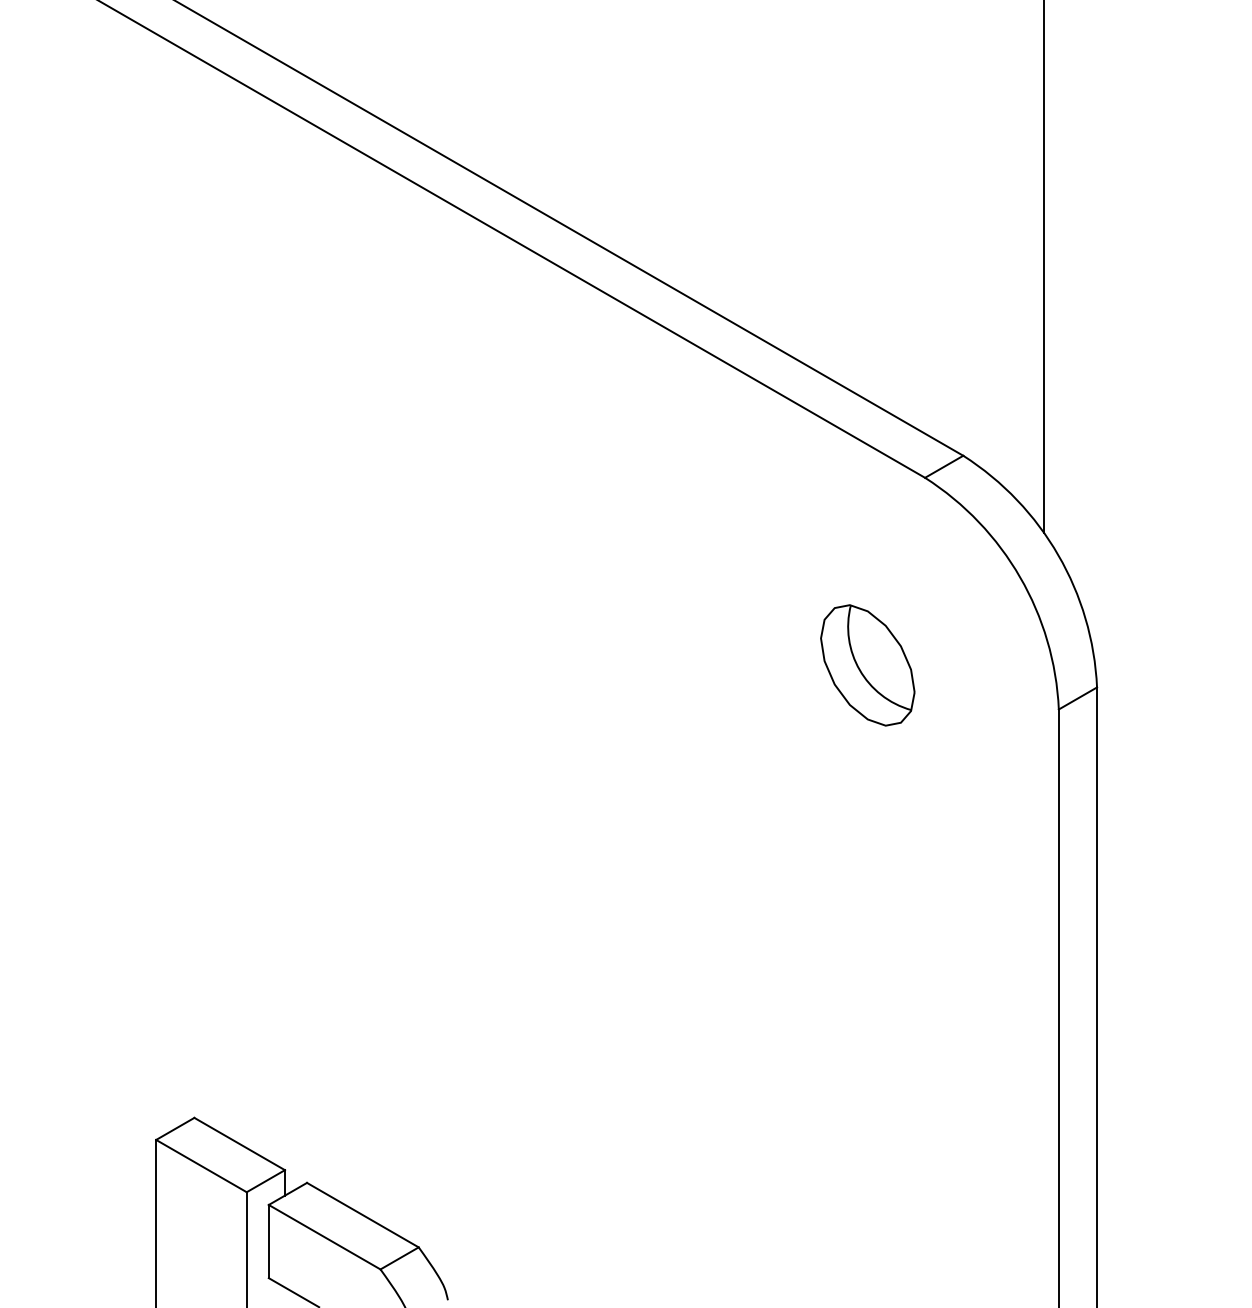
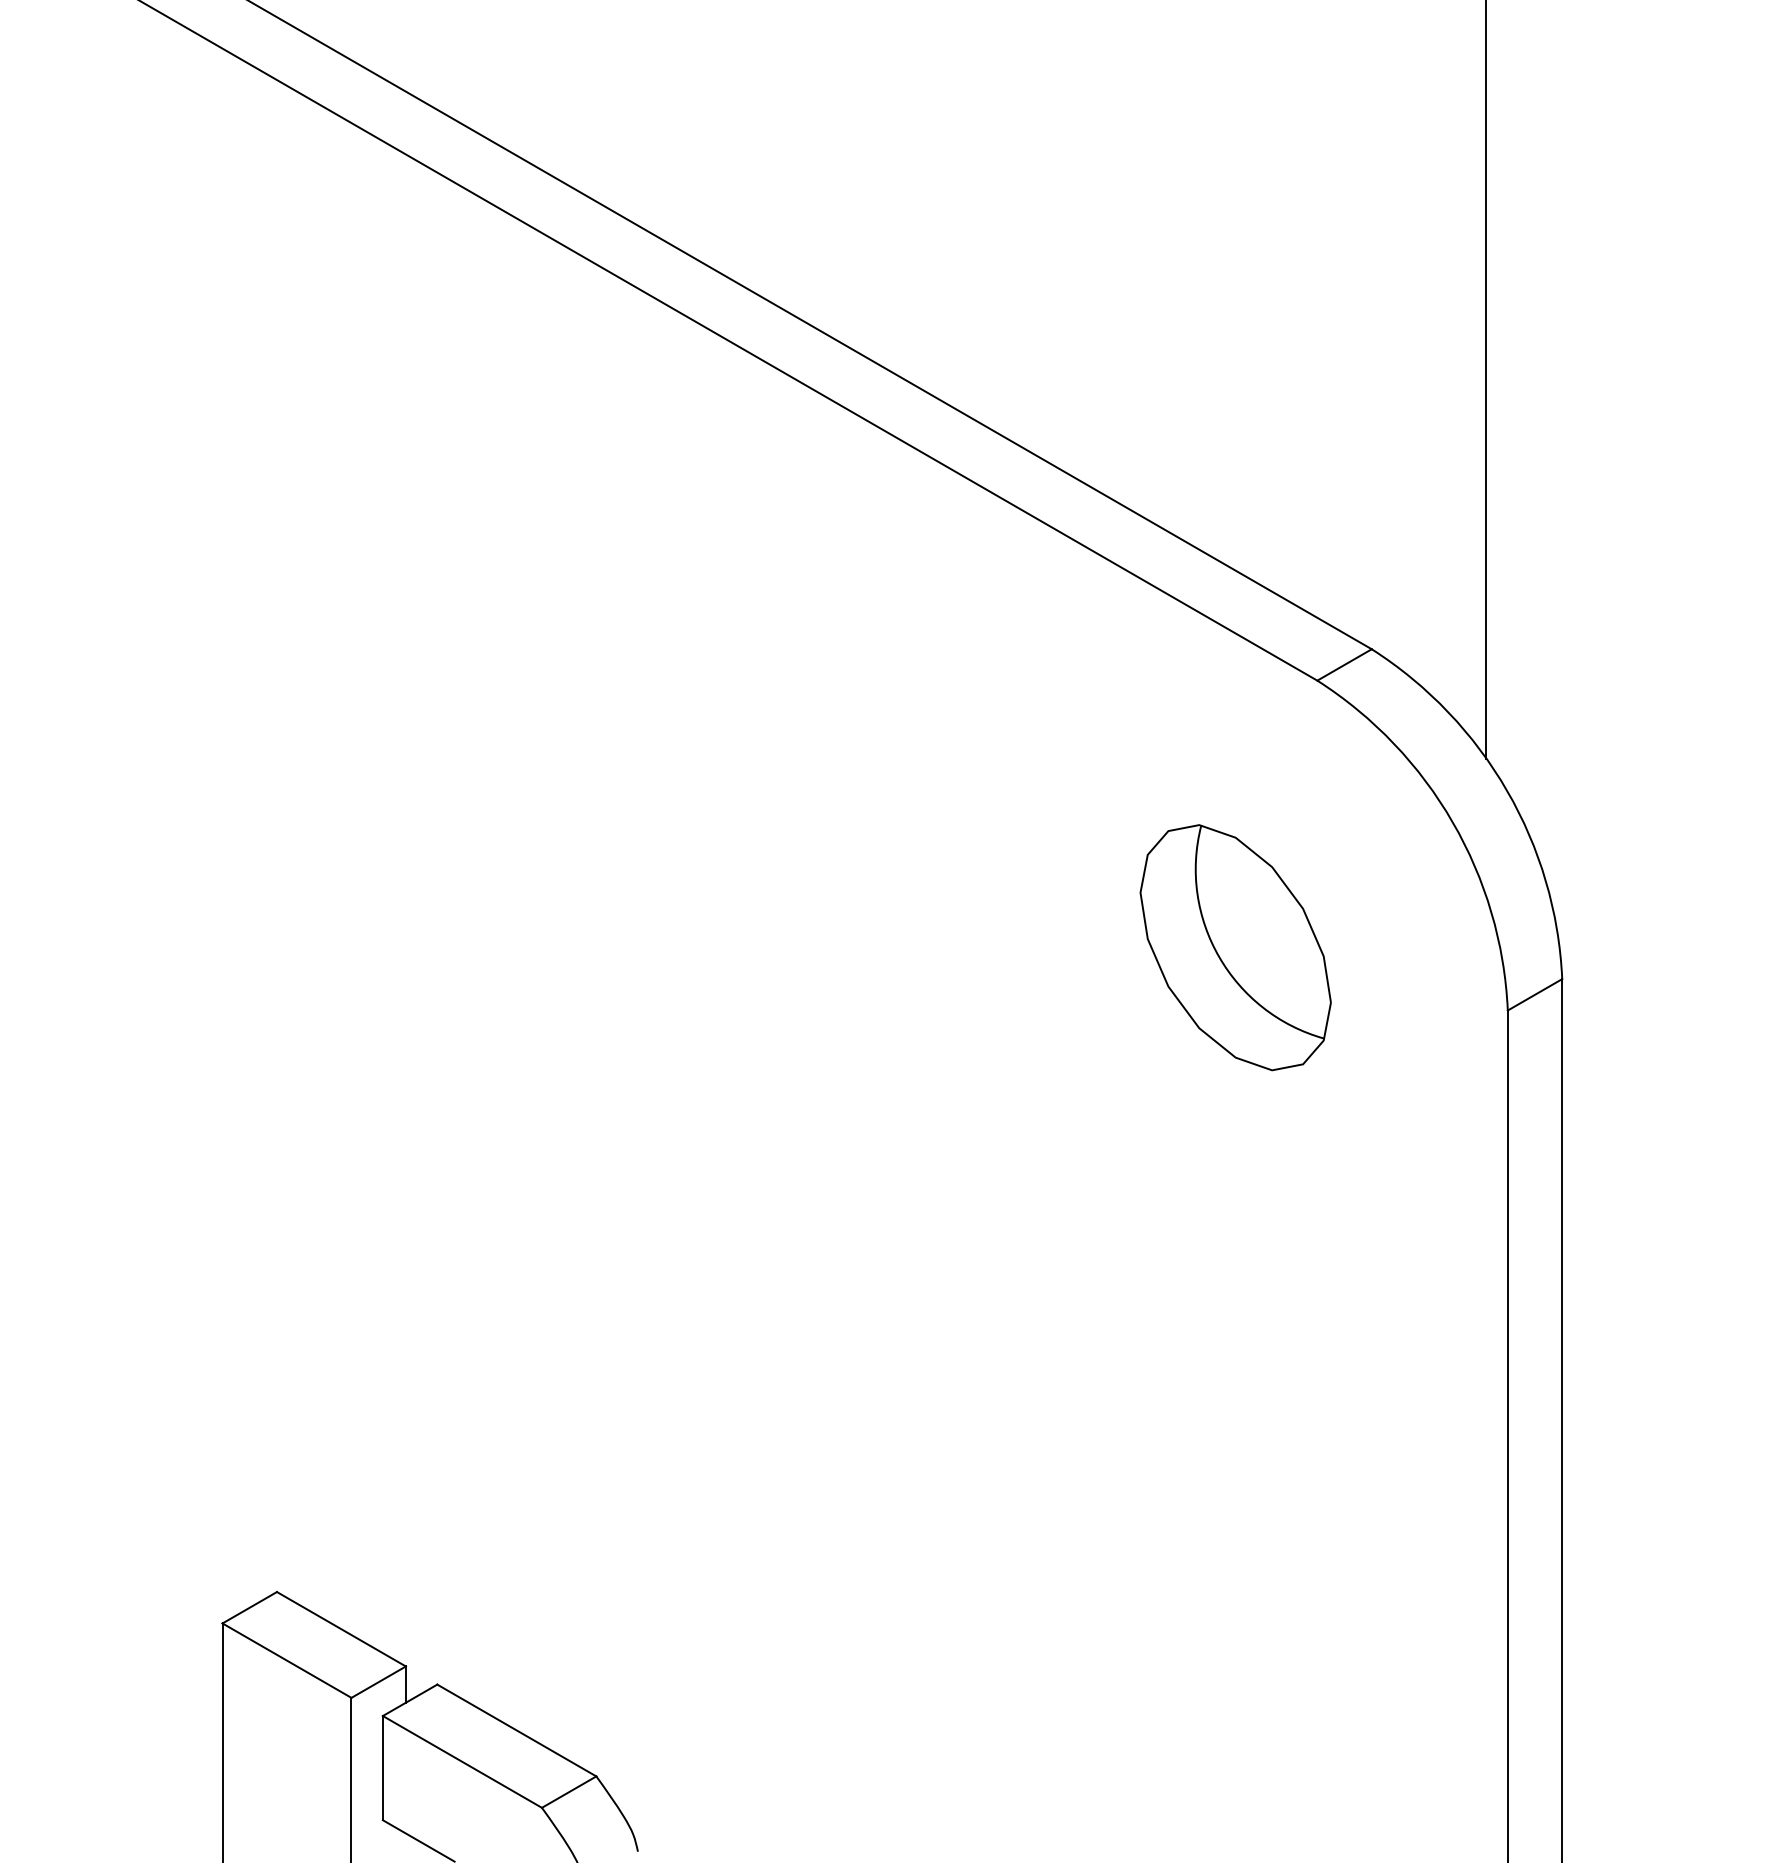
part: (867, 665) -> (1235, 947), size x1.43

